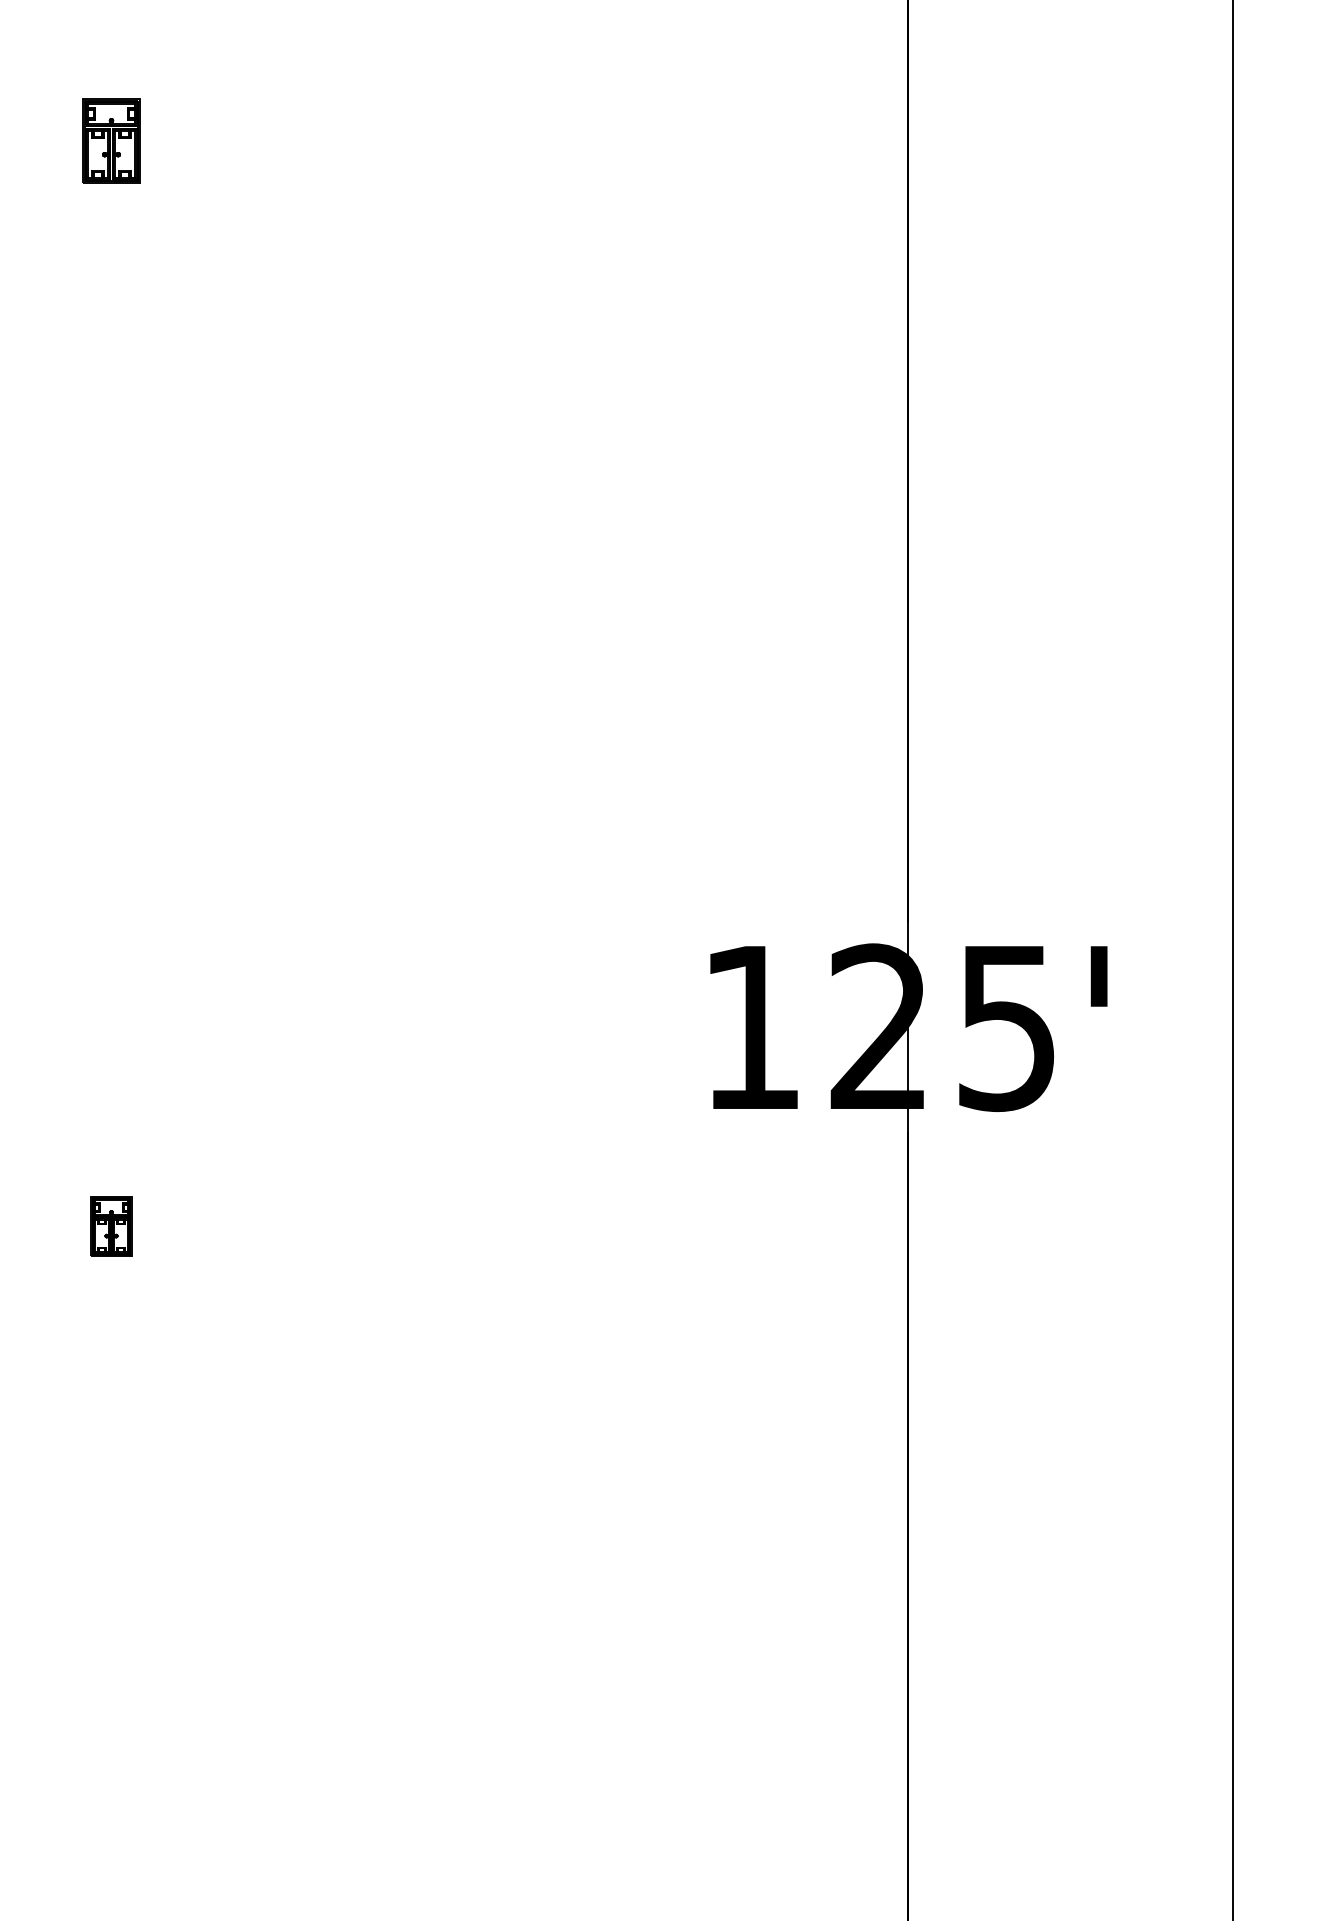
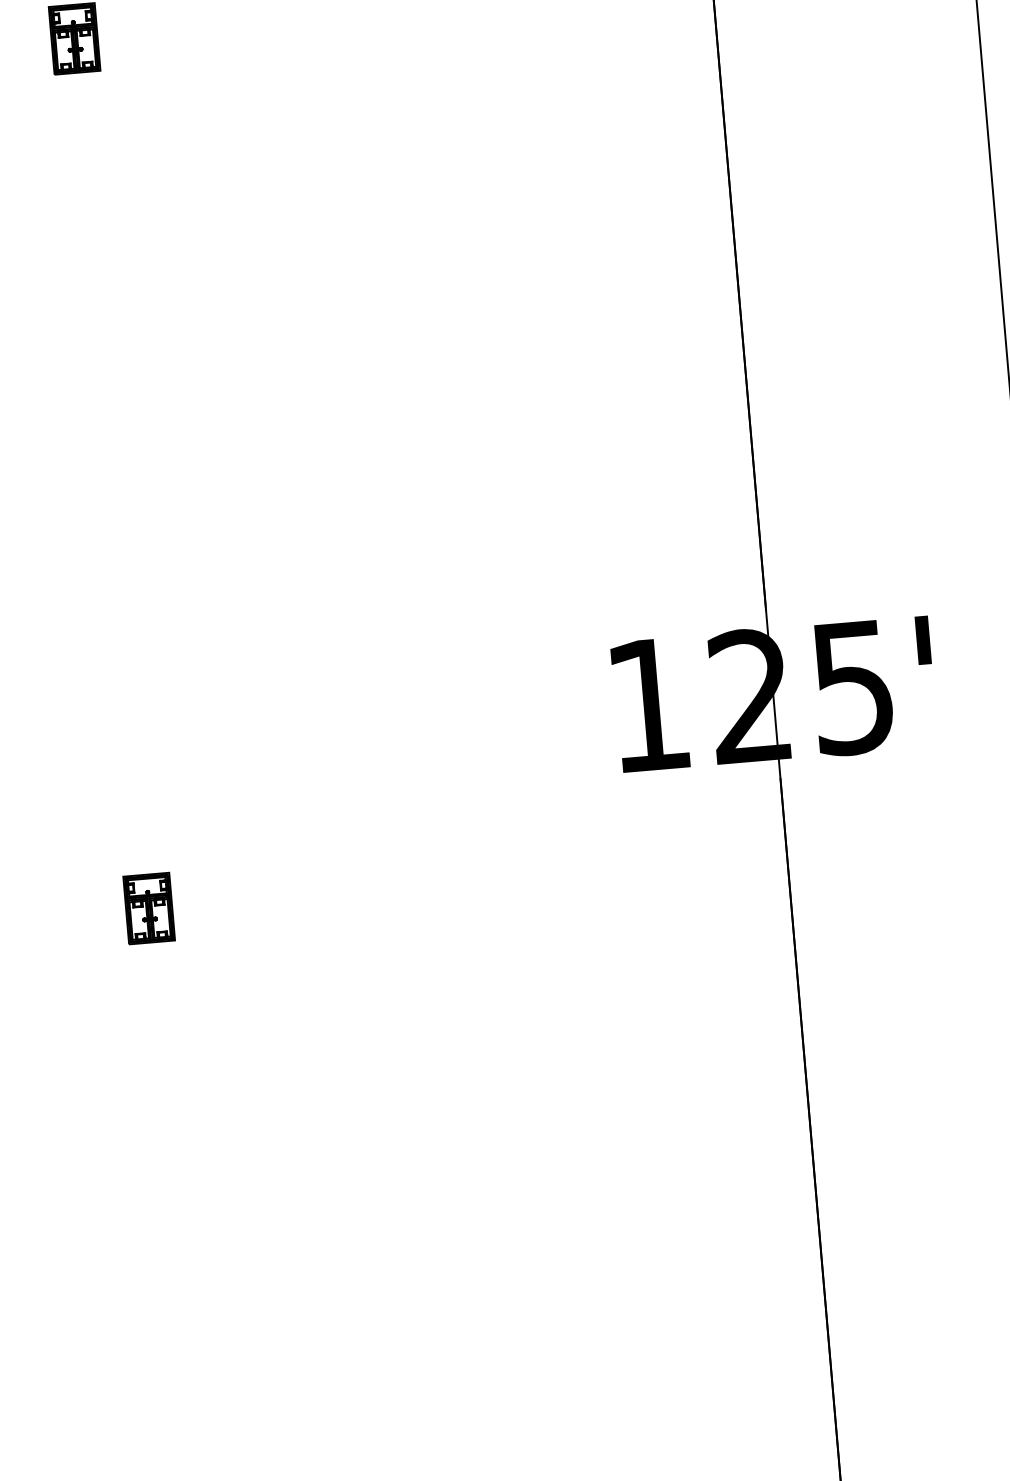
part: (111, 1226) -> (149, 908), size x1.43

